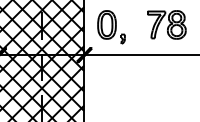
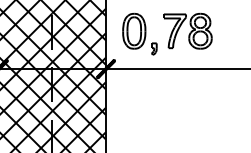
part: (166, 24) -> (187, 30), moved

